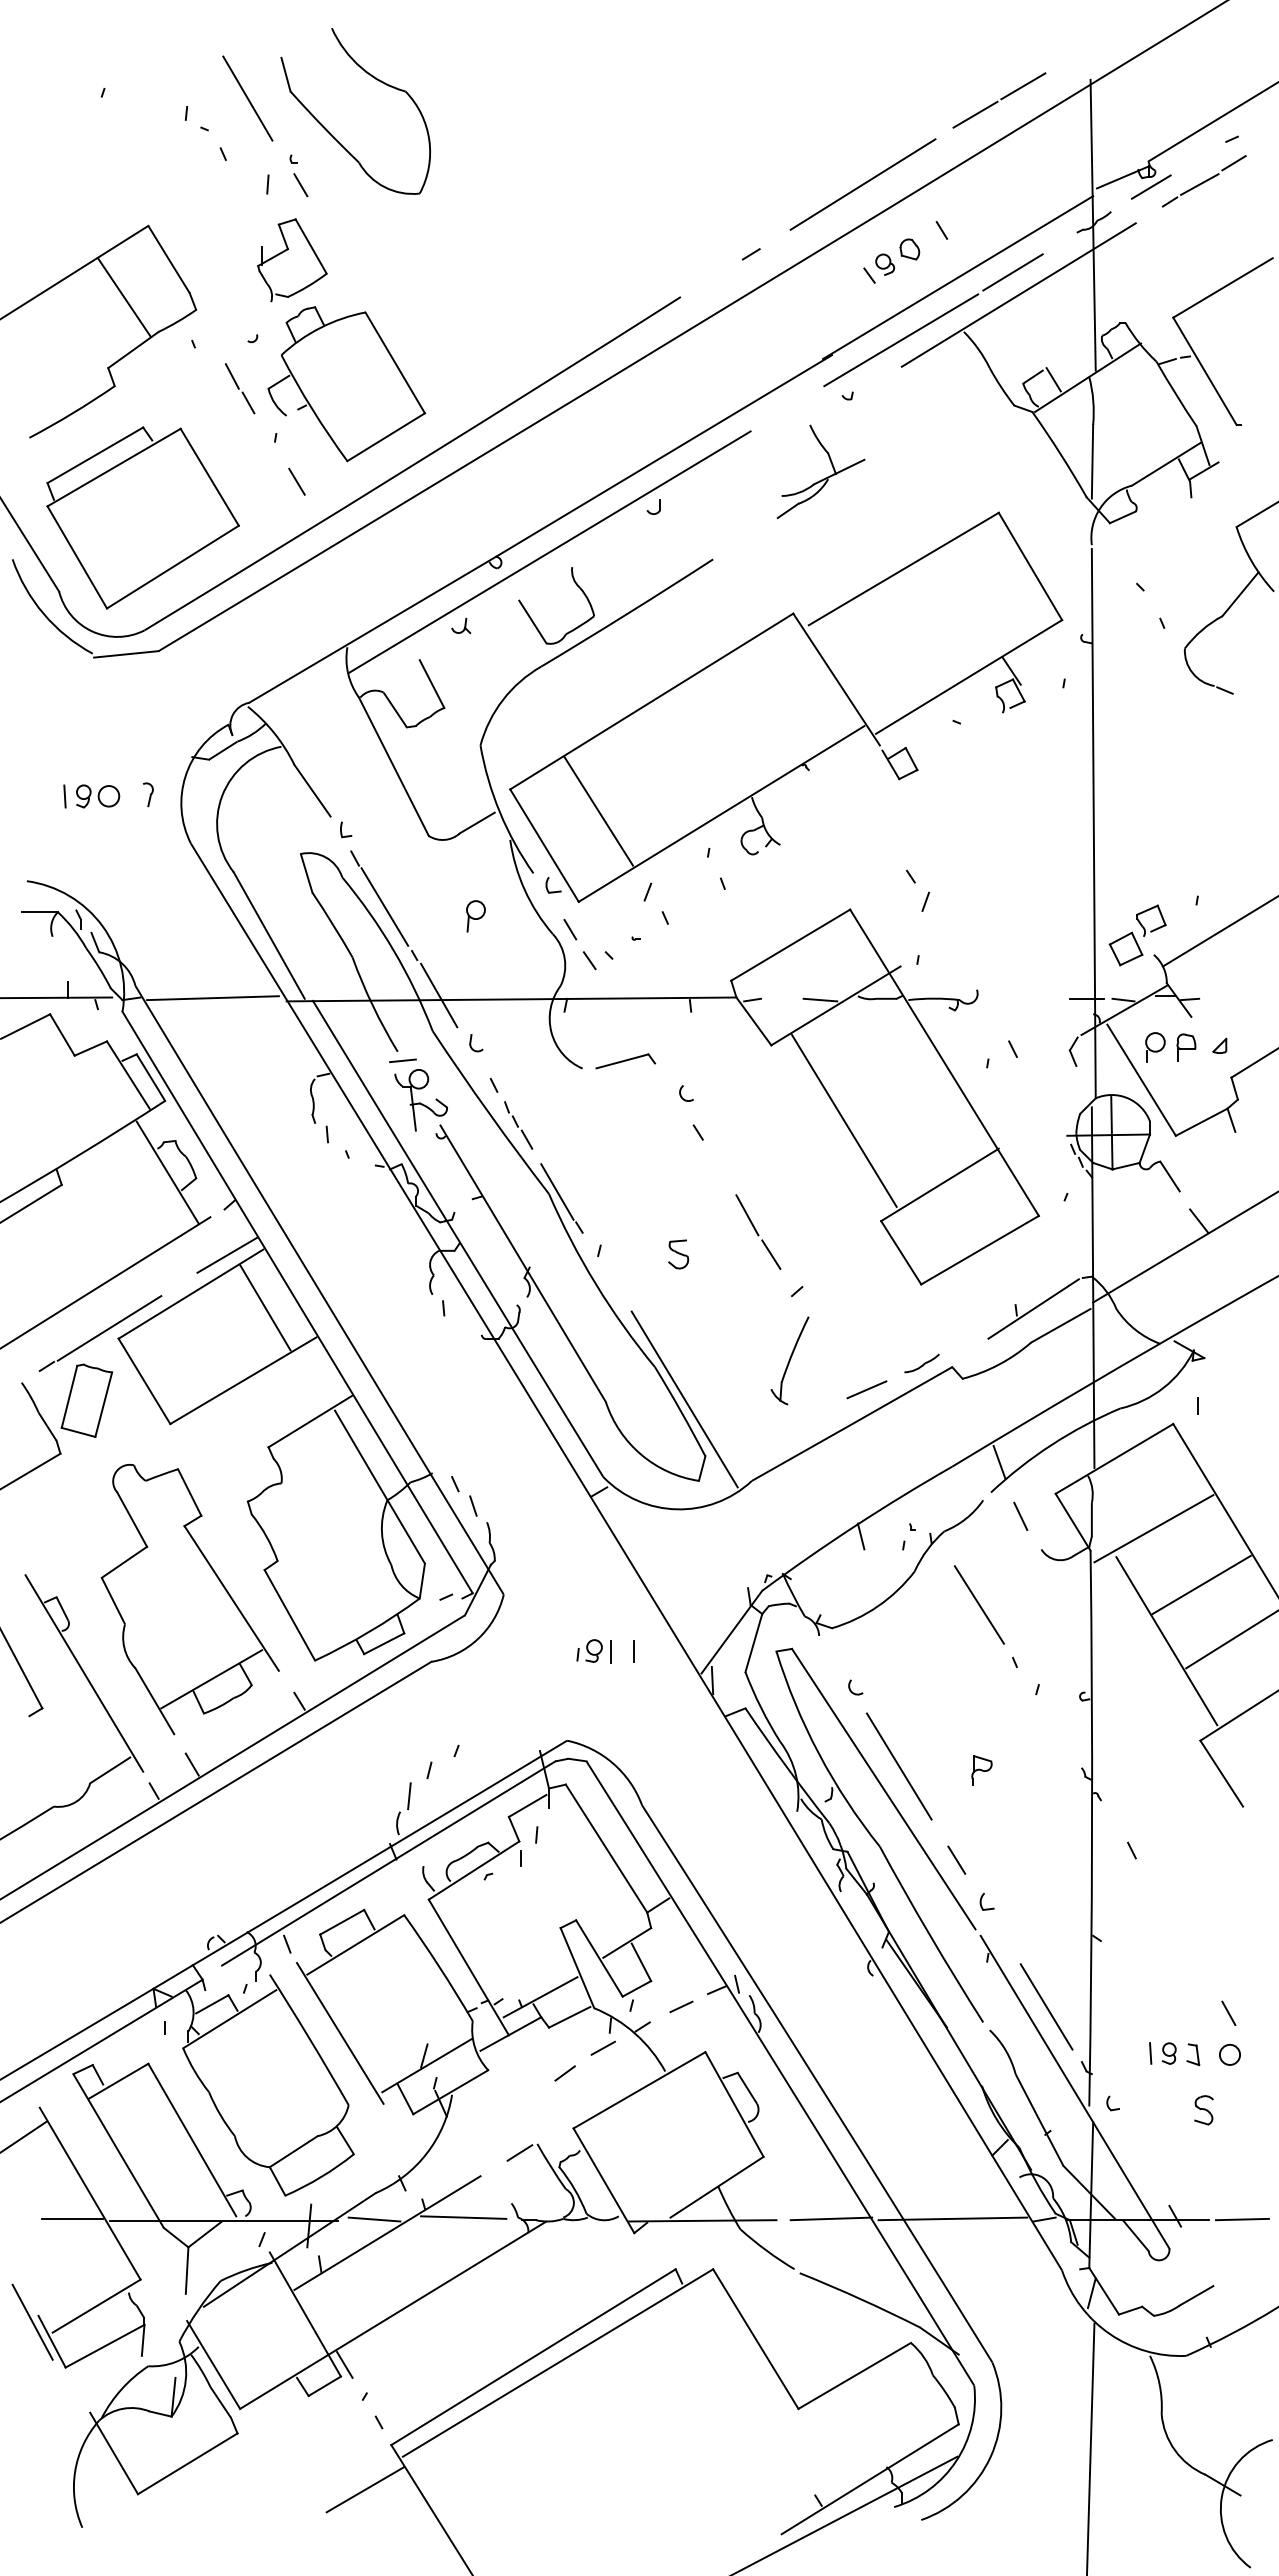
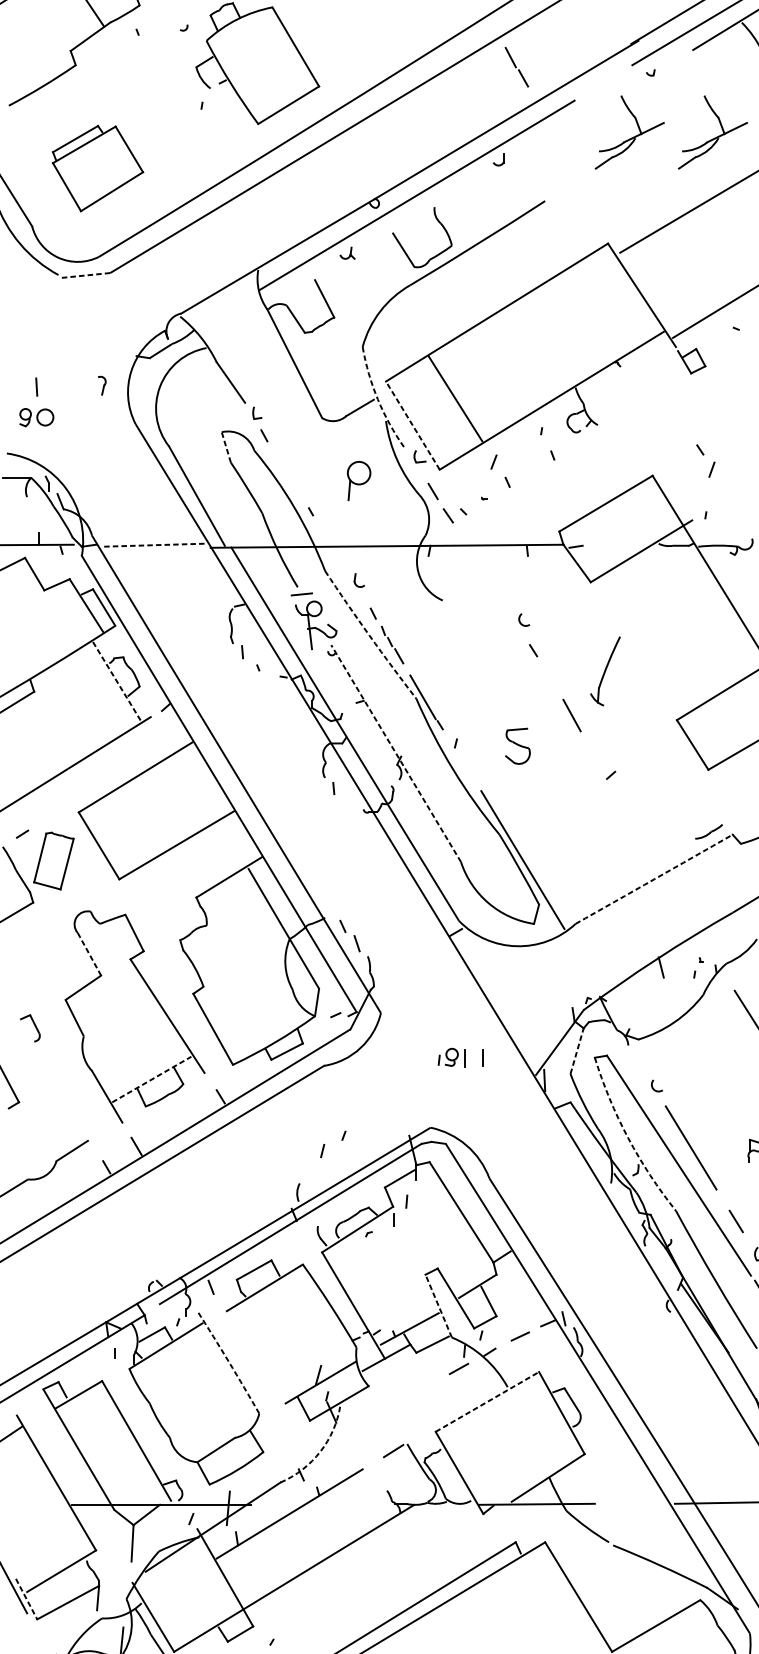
part: (240, 388) -> (517, 67), moved
part: (929, 478) -> (714, 137), added
line: (296, 481) -> (218, 139), removed
part: (142, 517) -> (97, 168), size x0.6
line: (125, 654) -> (84, 275), solid -> dashed
part: (98, 796) -> (37, 417), moved
arc: (499, 812) -> (377, 399), solid -> dashed
line: (544, 845) -> (412, 425), solid -> dashed
line: (306, 872) -> (226, 446), solid -> dashed
line: (384, 906) -> (287, 473), removed
part: (475, 916) -> (358, 481), size x1.6
line: (439, 995) -> (330, 543), removed
line: (212, 998) -> (152, 545), solid -> dashed
line: (820, 999) -> (629, 546), removed
part: (625, 1061) -> (476, 594), removed
arc: (489, 1113) -> (369, 635), solid -> dashed
line: (844, 1120) -> (648, 641), removed
line: (167, 1172) -> (117, 682), solid -> dashed
line: (226, 1254) -> (163, 746), removed
part: (678, 1254) -> (517, 746), size x1.6
line: (771, 1254) -> (590, 746), removed
line: (522, 1263) -> (395, 753), solid -> dashed
line: (265, 1307) -> (194, 787), removed
line: (109, 1328) -> (71, 804), removed
part: (789, 1360) -> (605, 671), moved
line: (866, 1389) -> (665, 852), removed
arc: (852, 1424) -> (654, 879), solid -> dashed
line: (132, 1519) -> (89, 954), solid -> dashed
line: (754, 1642) -> (577, 1050), solid -> dashed
line: (84, 1673) -> (52, 1074), removed
line: (212, 1679) -> (152, 1079), solid -> dashed
arc: (819, 1753) -> (628, 1137), solid -> dashed
line: (409, 1796) -> (306, 1171), removed
line: (577, 1967) -> (438, 1305), solid -> dashed
line: (339, 2032) -> (252, 1356), removed
arc: (310, 2039) -> (229, 1362), solid -> dashed
line: (564, 2073) -> (428, 1388), removed
line: (639, 2090) -> (487, 1402), solid -> dashed
arc: (426, 2153) -> (320, 1451), solid -> dashed
line: (463, 2217) -> (349, 1501), removed
line: (72, 2218) -> (42, 1502), removed
line: (831, 2218) -> (638, 1502), removed
line: (374, 2219) -> (279, 1503), removed
line: (52, 2342) -> (26, 1599), solid -> dashed
line: (344, 2364) -> (256, 1617), removed

